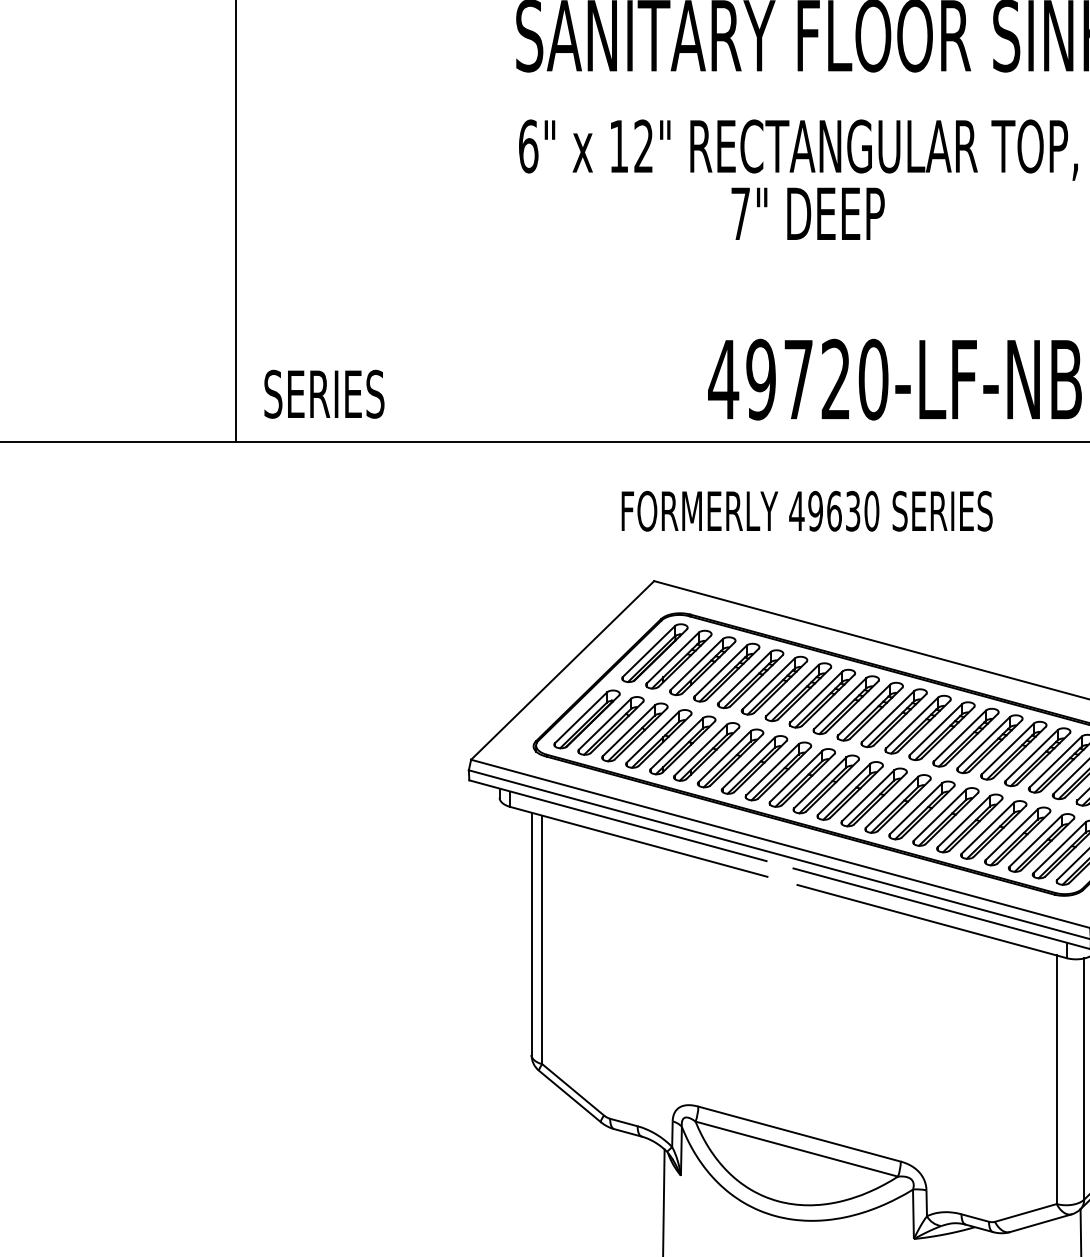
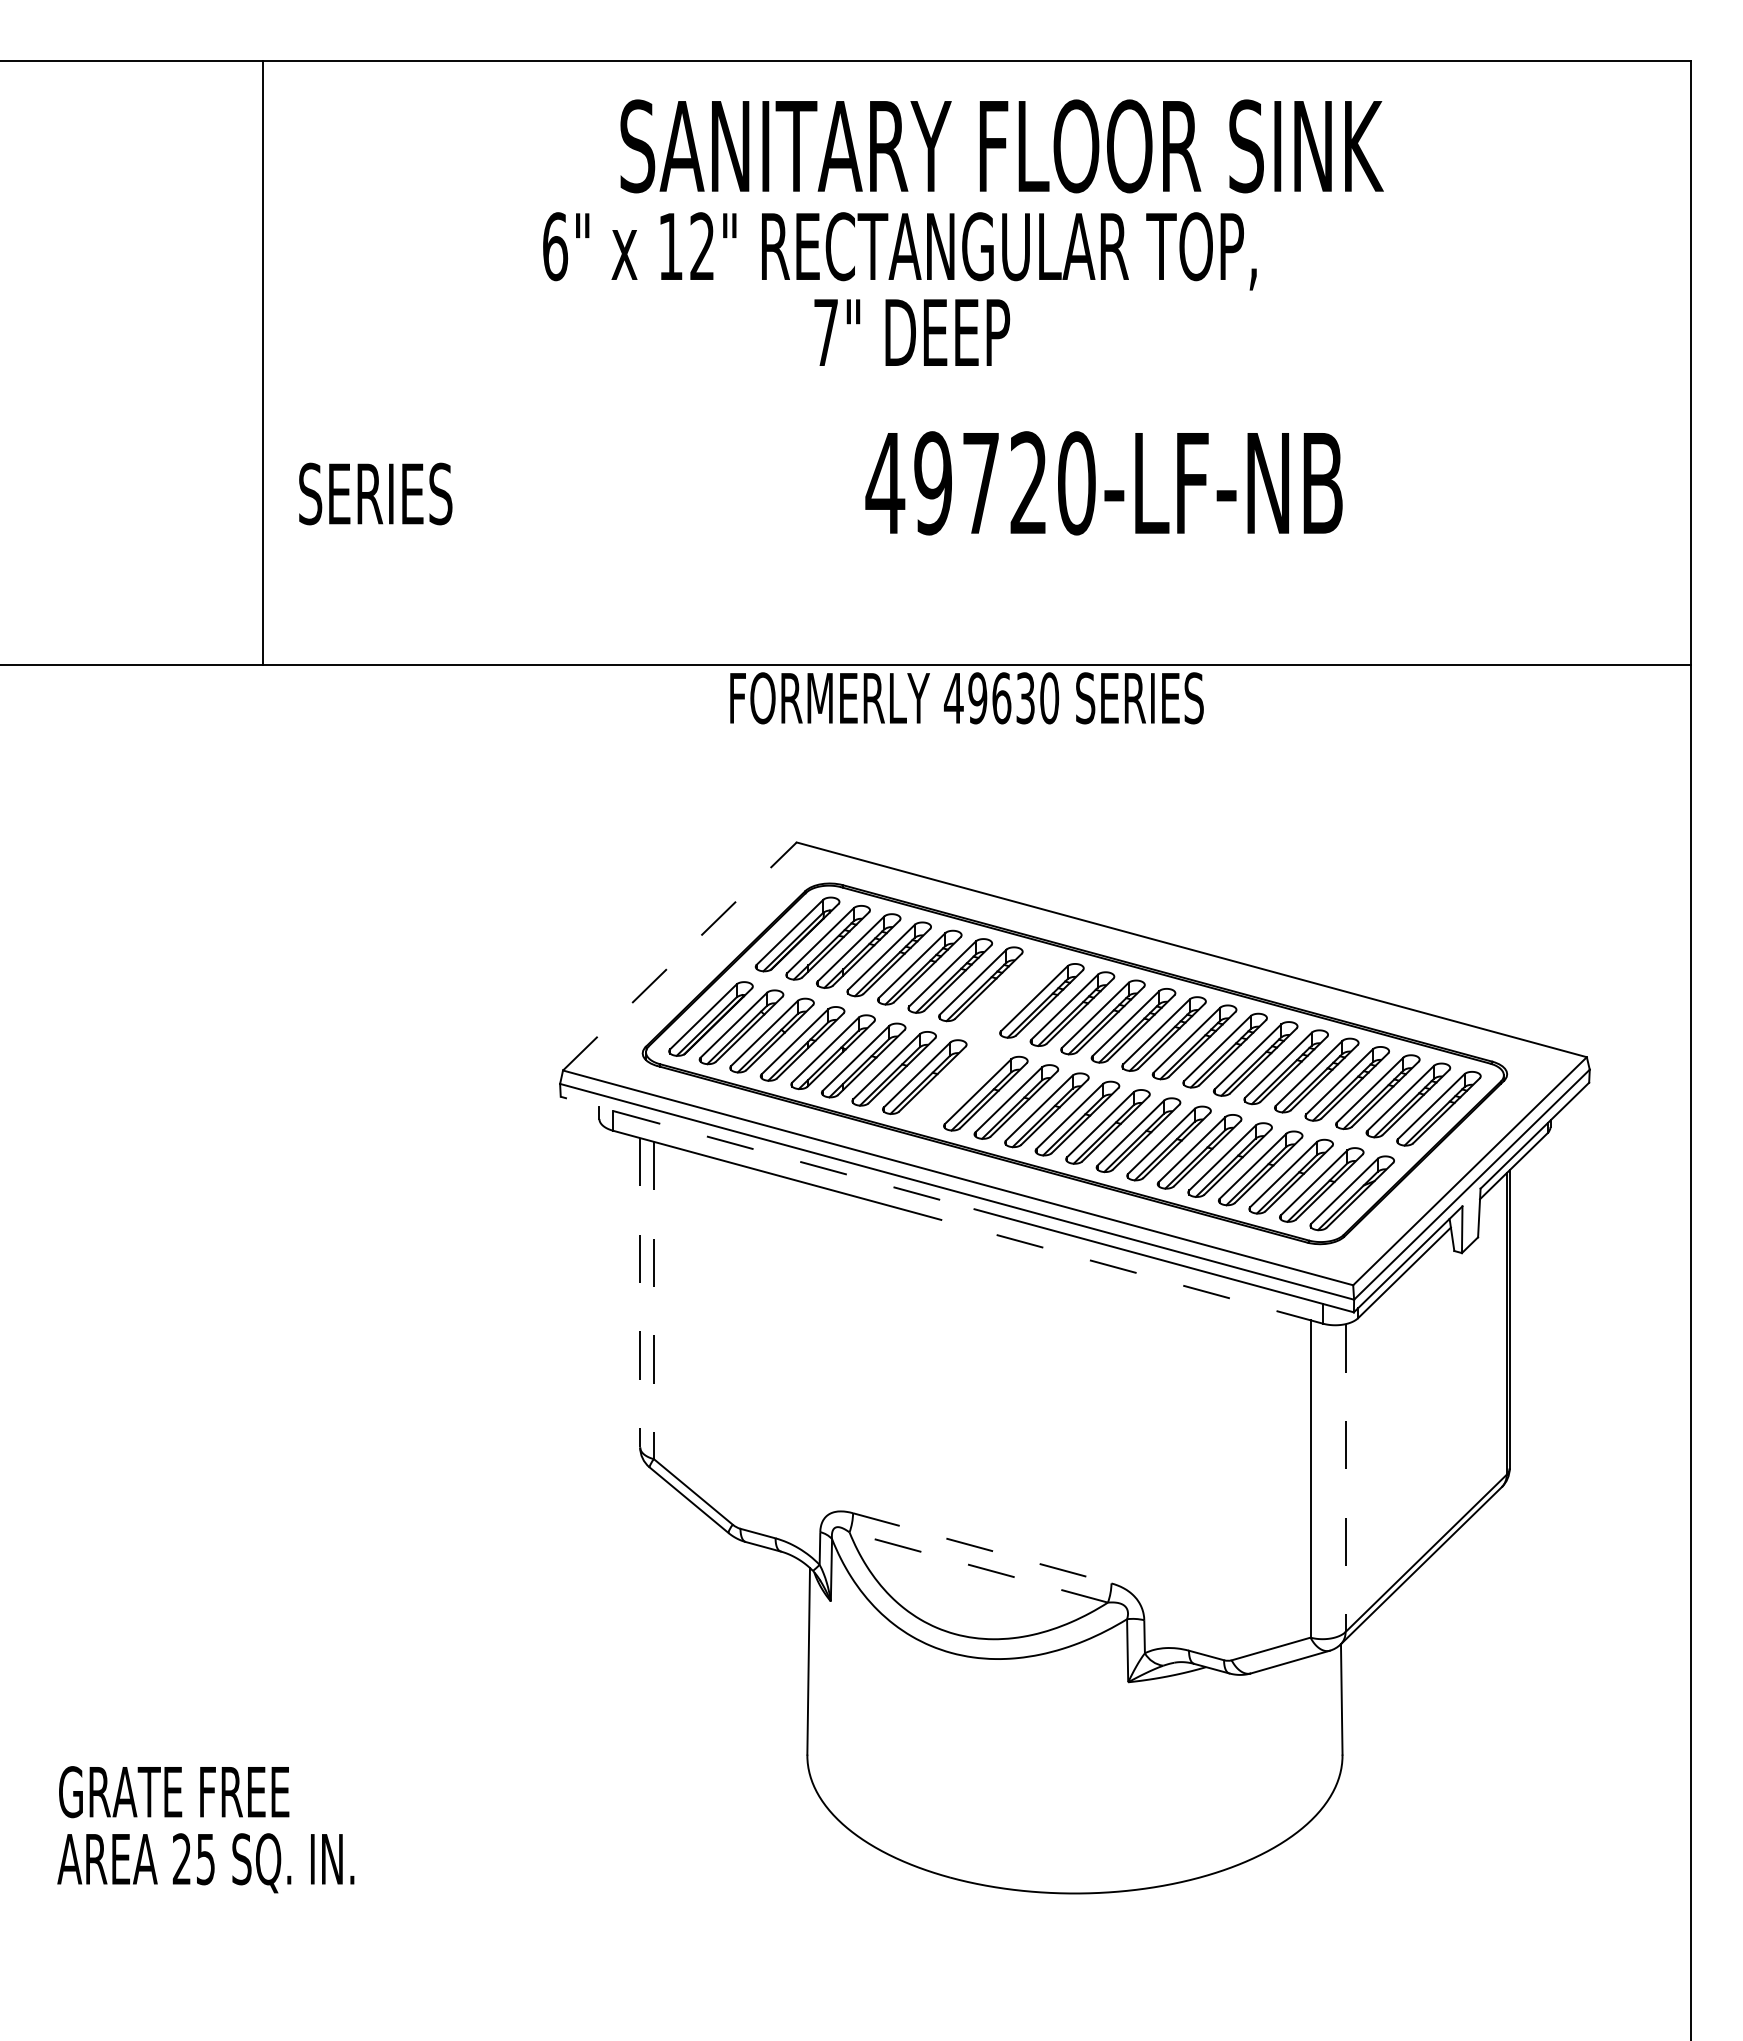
text: (798, 179) -> (899, 288), moved
text: (894, 379) -> (1103, 483), moved
text: (324, 393) -> (375, 493), moved
text: (806, 511) -> (966, 698), moved
line: (563, 670) -> (680, 956), solid -> dashed
part: (822, 698) -> (1011, 992), removed
part: (777, 771) -> (954, 1085), removed
line: (617, 820) -> (750, 1148), solid -> dashed
line: (931, 921) -> (1150, 1276), solid -> dashed
line: (531, 933) -> (640, 1292), solid -> dashed
line: (542, 939) -> (654, 1300), solid -> dashed
line: (1084, 1079) -> (1345, 1478), solid -> dashed
line: (799, 1134) -> (982, 1548), solid -> dashed
line: (796, 1149) -> (978, 1567), solid -> dashed

